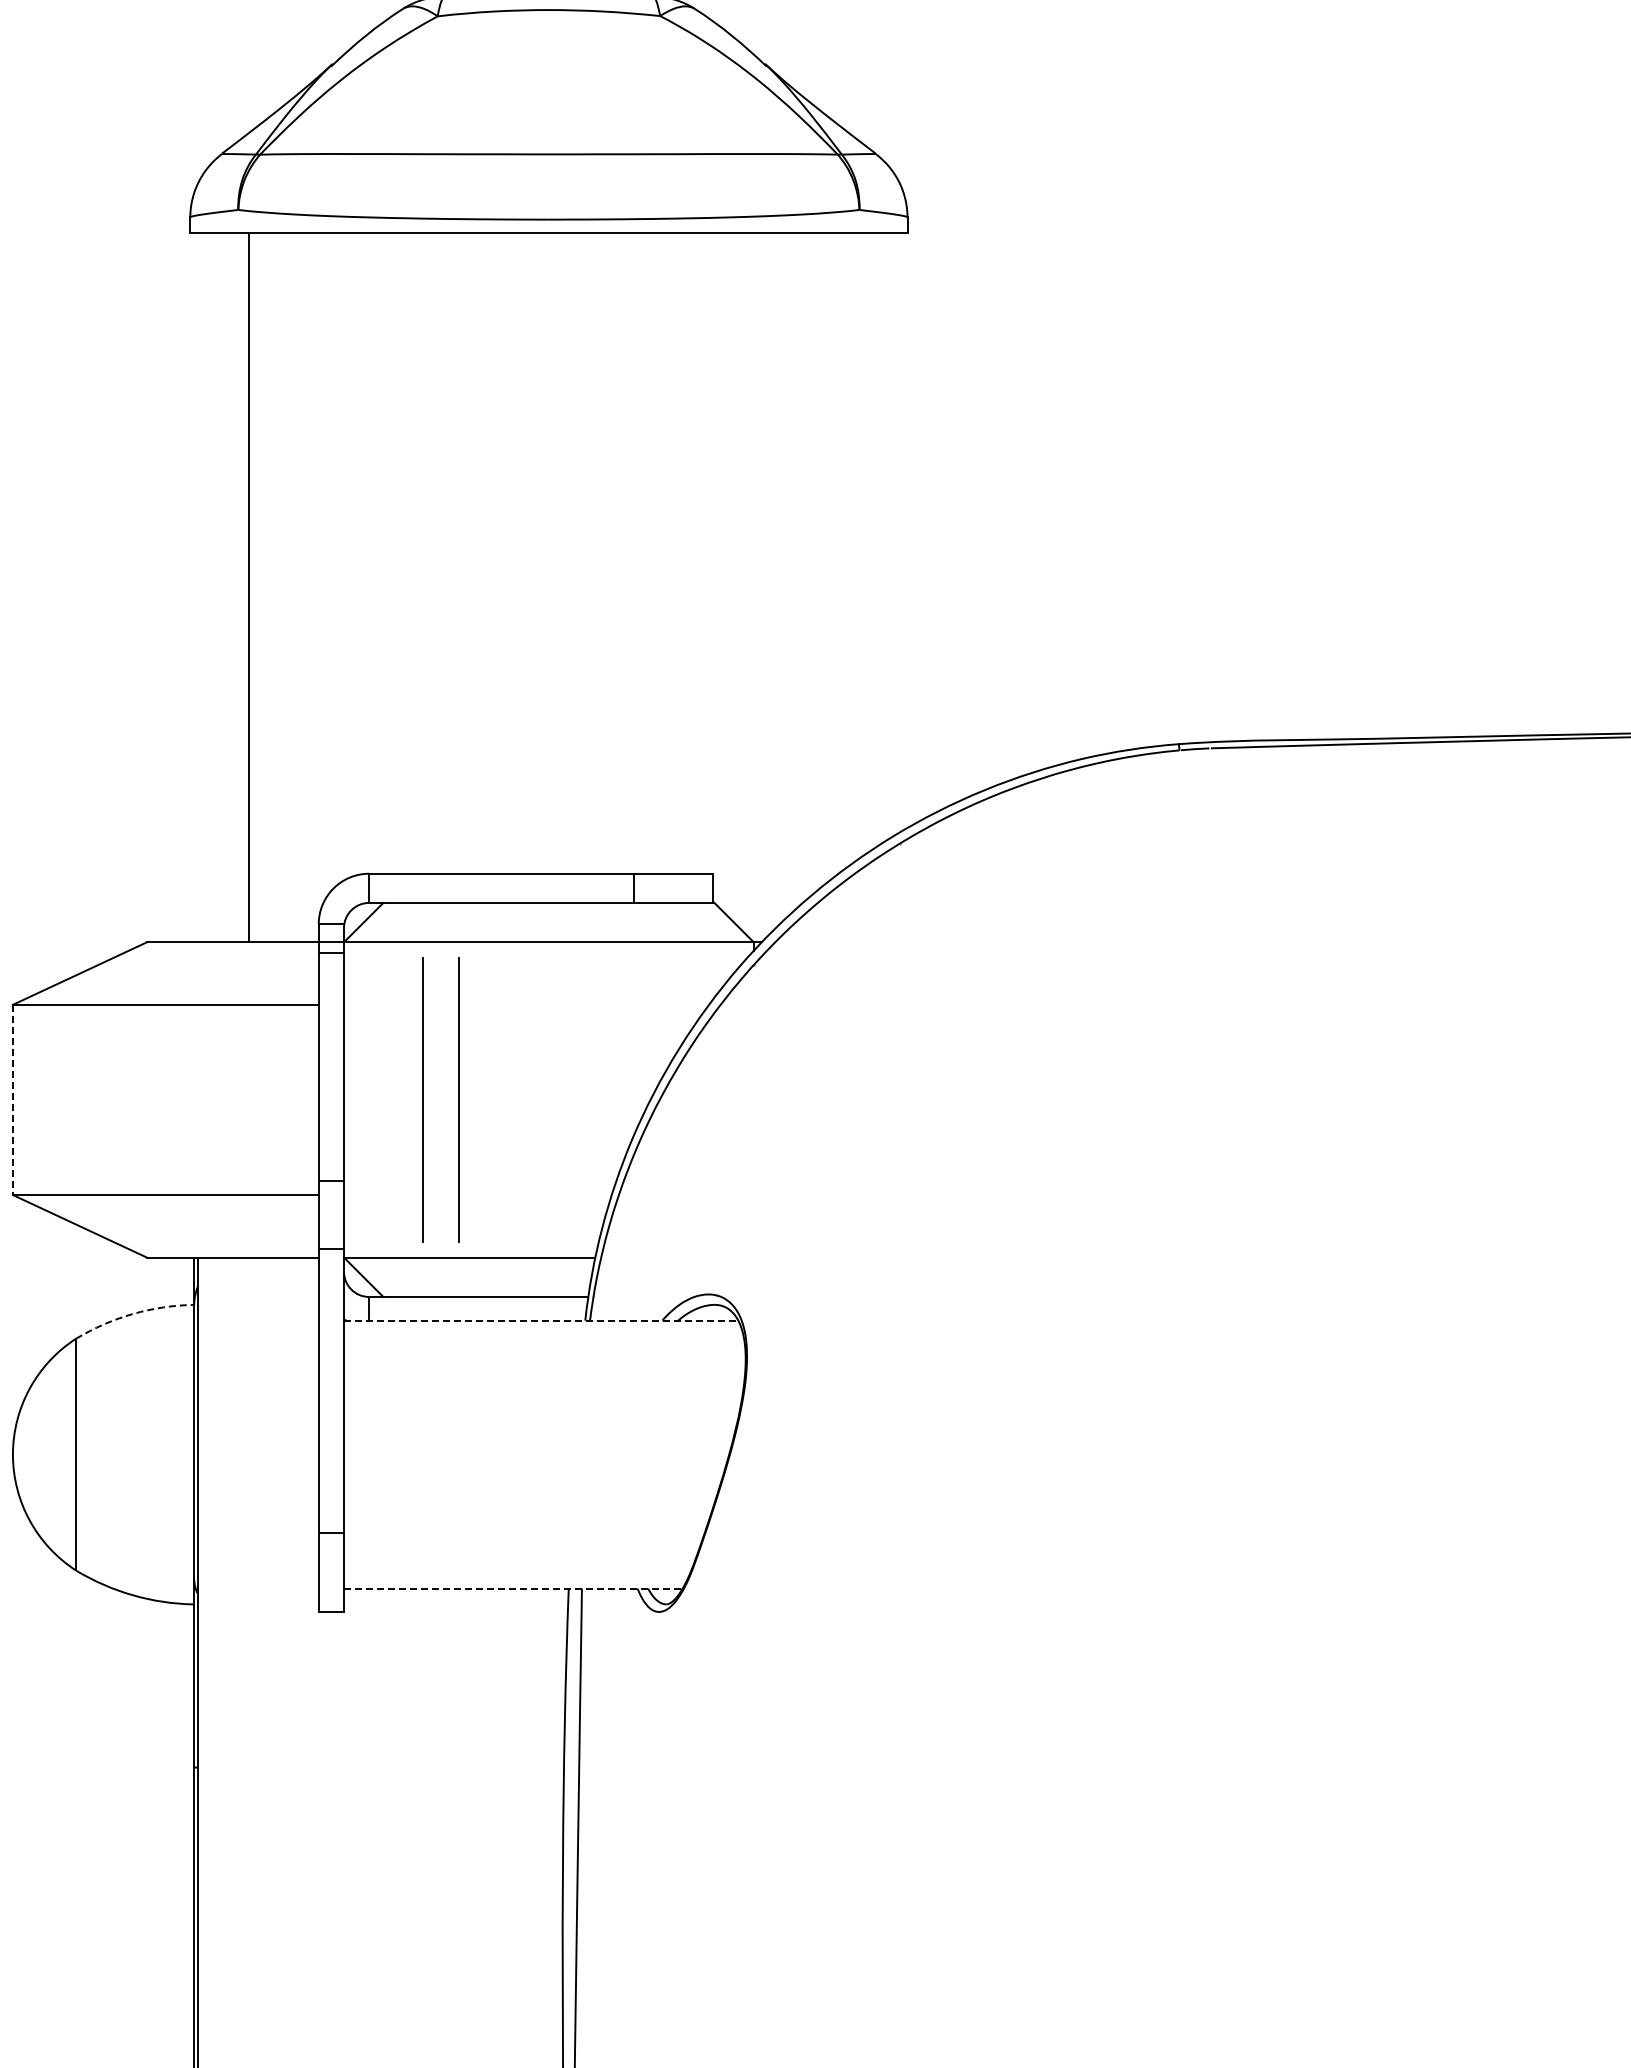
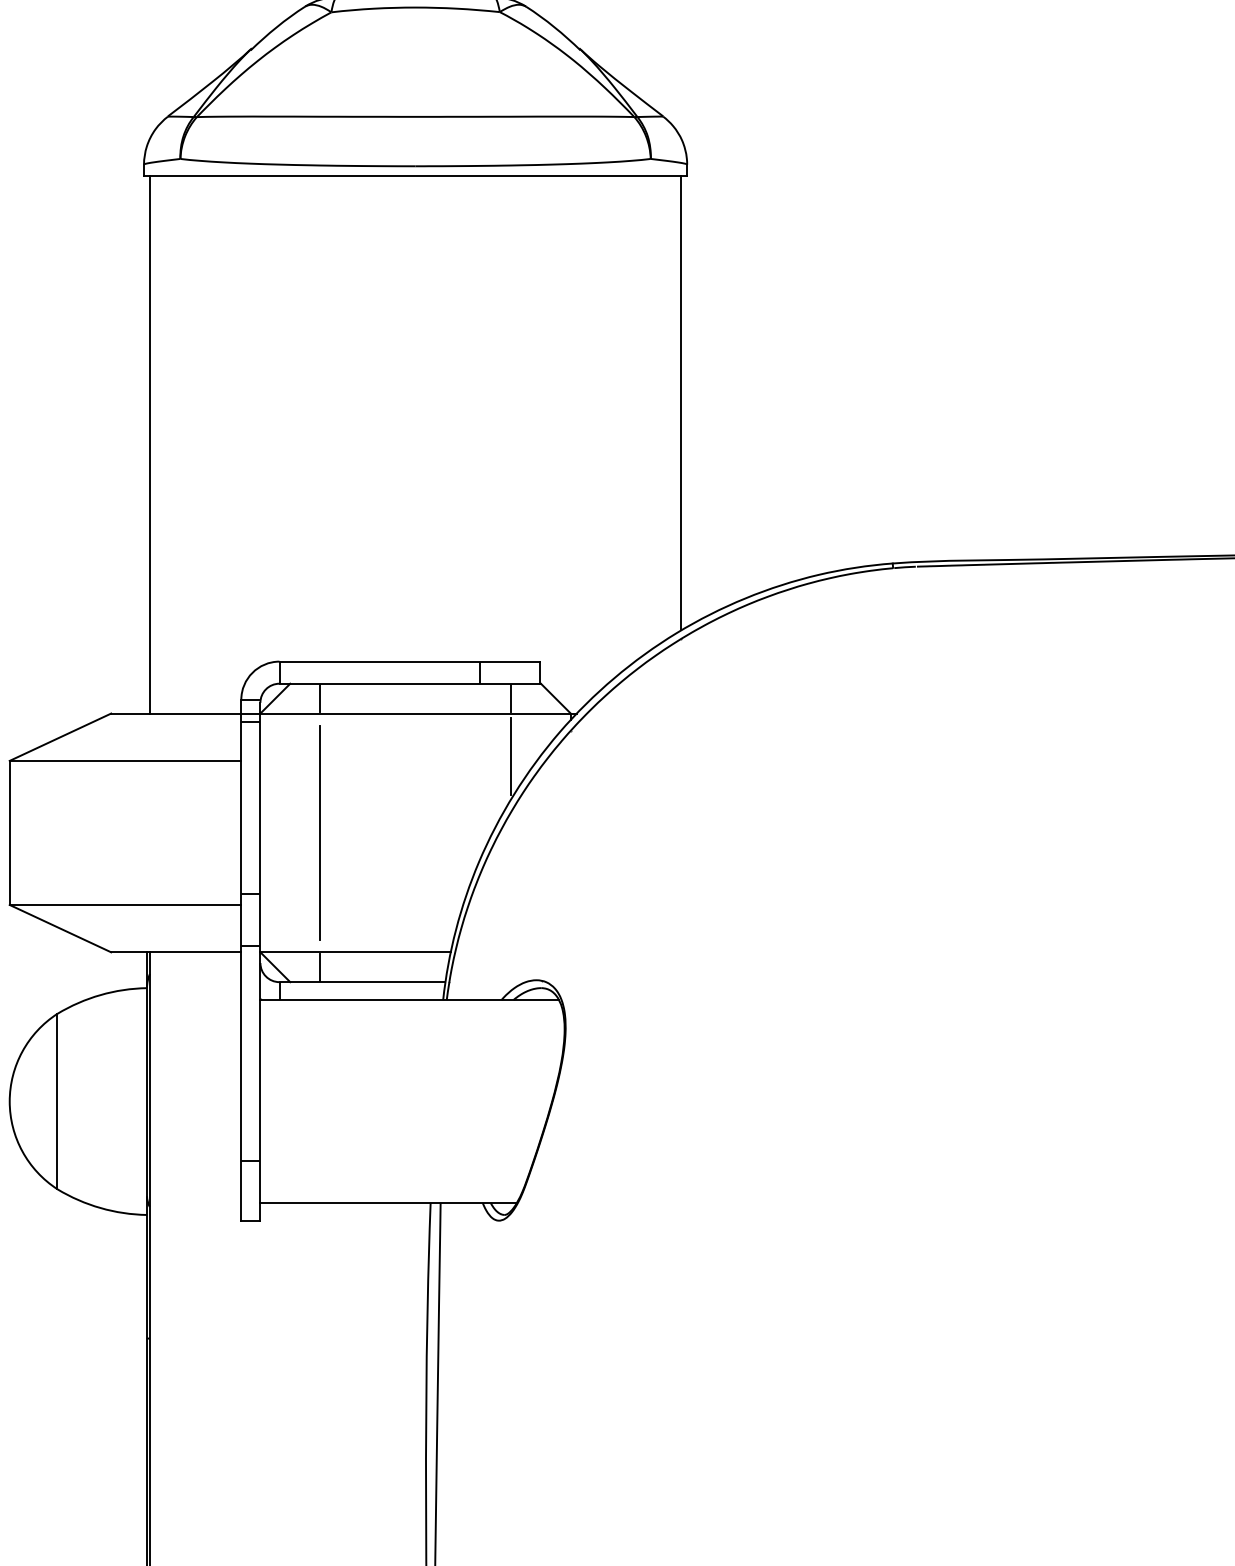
line: (899, 532) -> (681, 403), added
line: (249, 587) -> (150, 444), moved
line: (422, 922) -> (319, 698), added
line: (675, 922) -> (511, 698), added
line: (675, 998) -> (511, 756), added
line: (458, 1099) -> (347, 832), removed
line: (12, 1100) -> (9, 833), dashed -> solid
line: (422, 1277) -> (319, 967), added
arc: (132, 1314) -> (100, 995), dashed -> solid
line: (541, 1320) -> (409, 999), dashed -> solid
line: (513, 1588) -> (388, 1202), dashed -> solid

